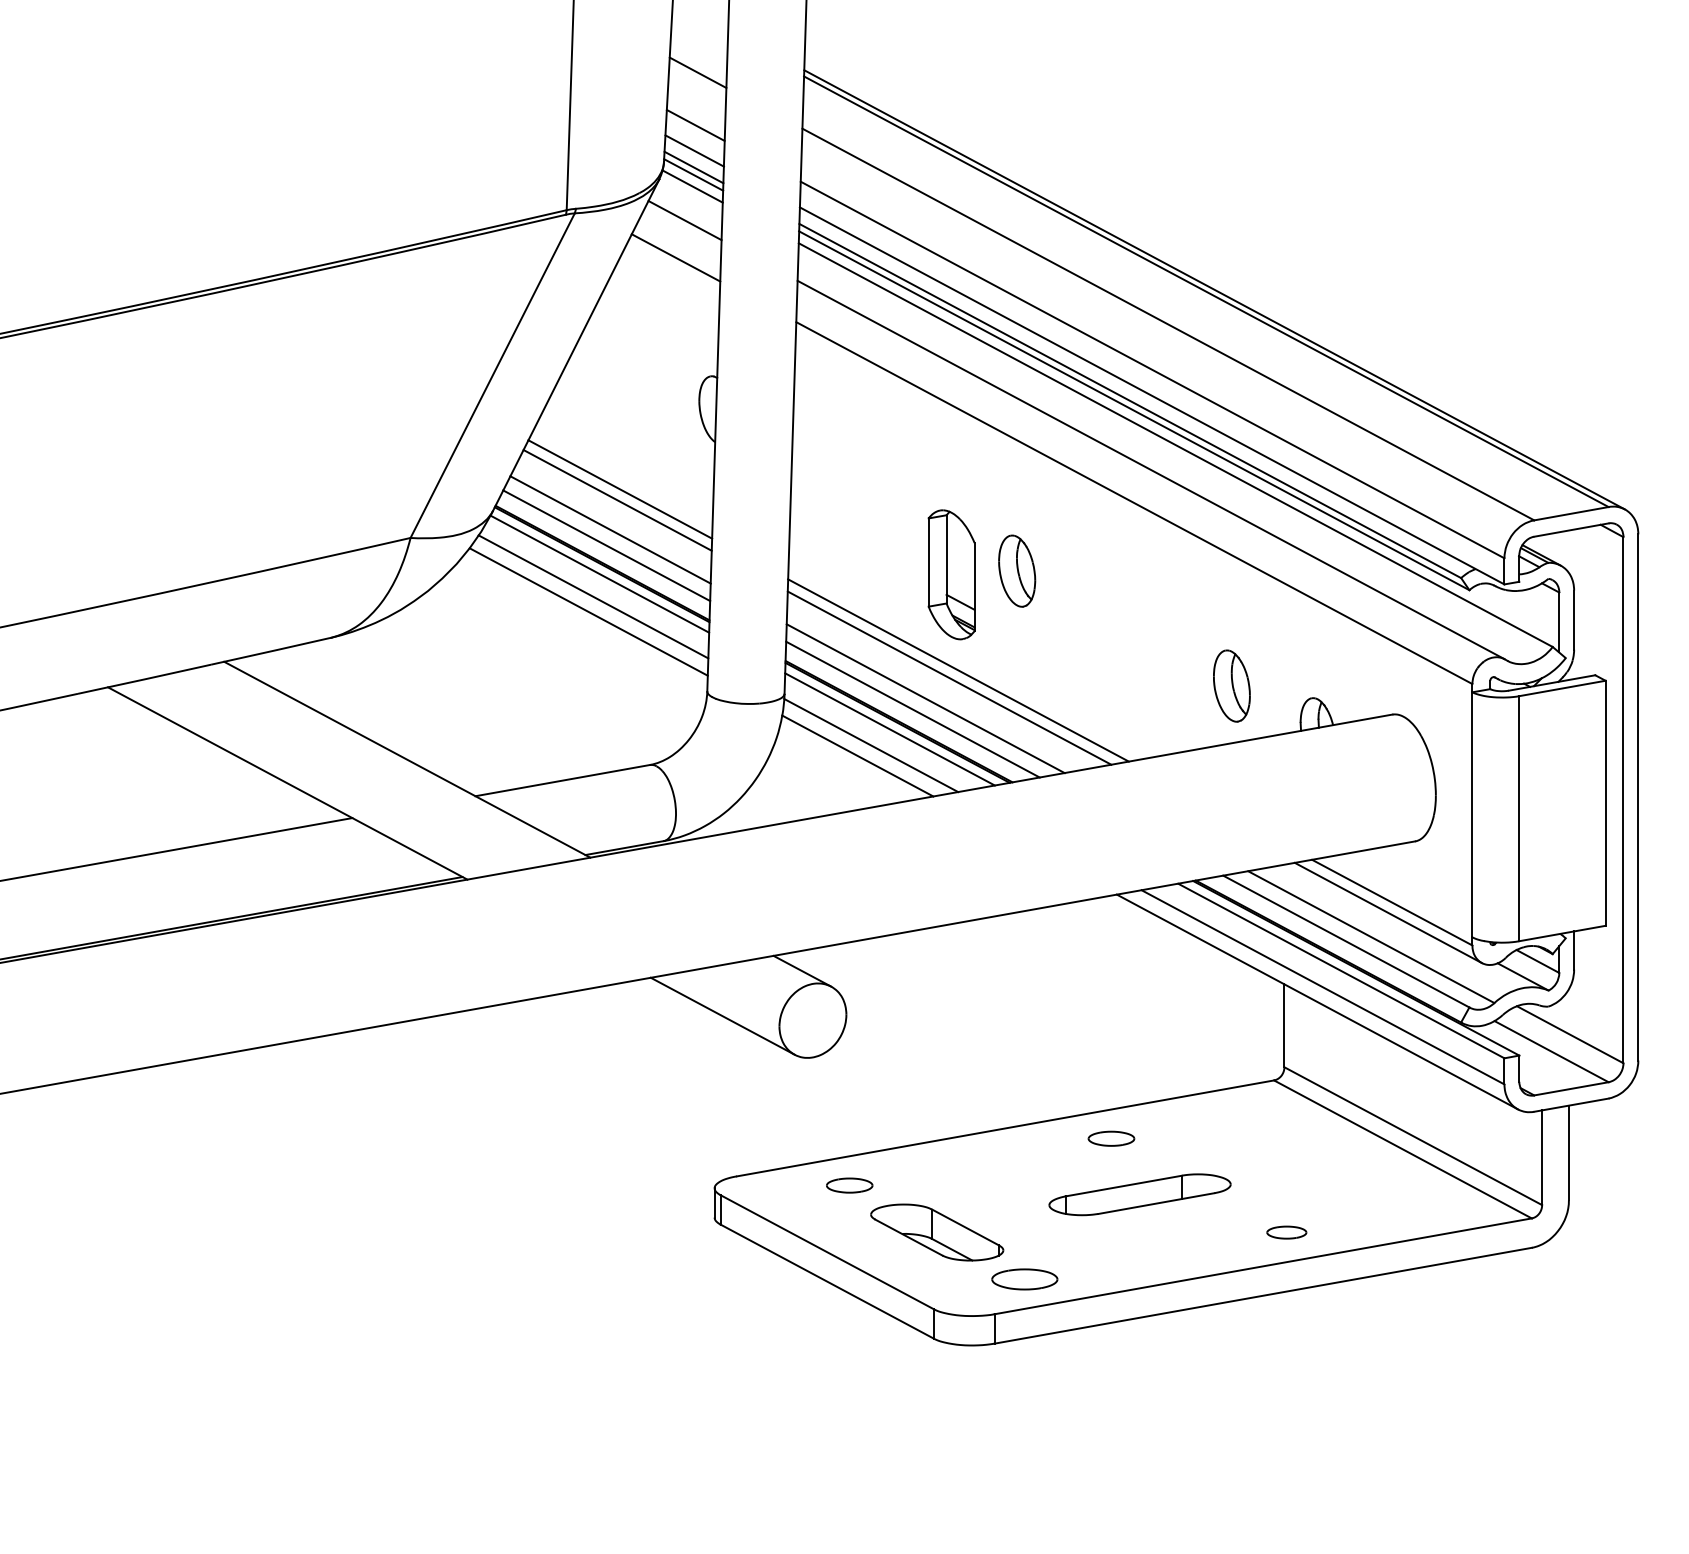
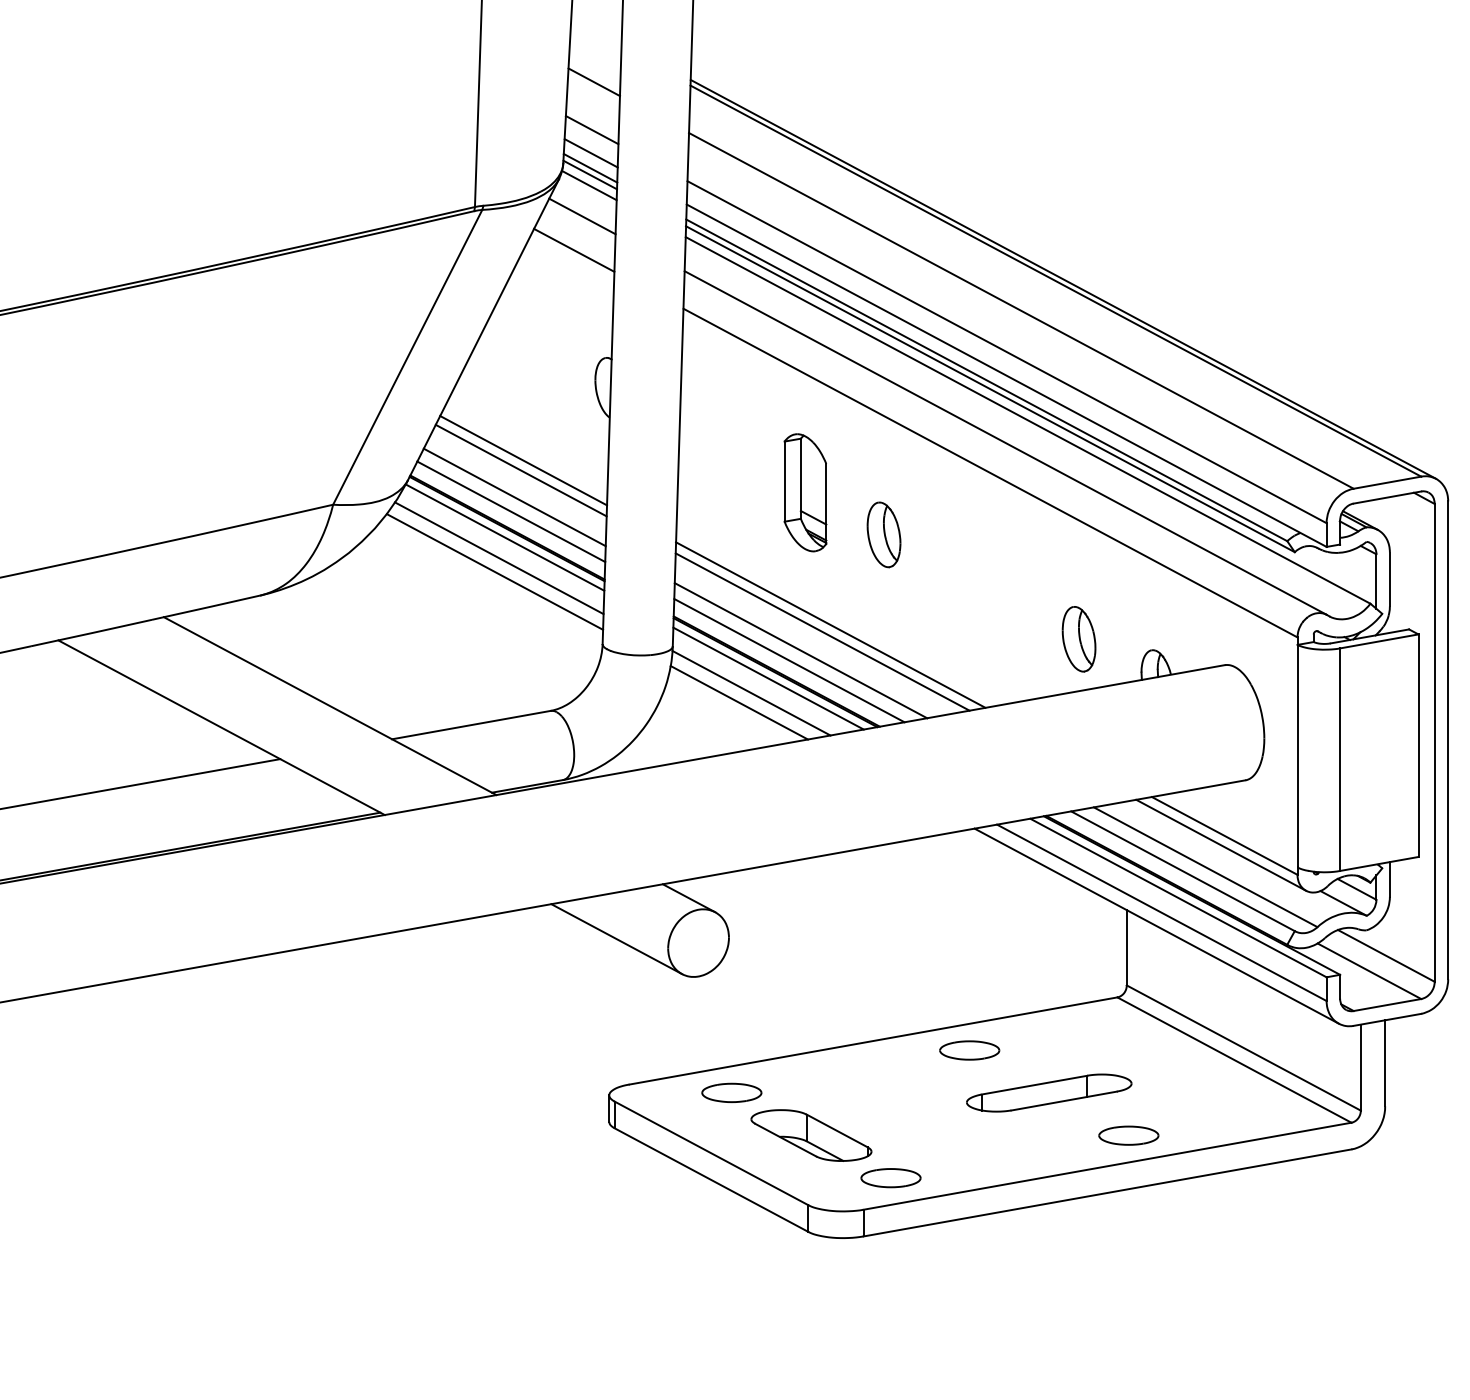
part: (951, 574) -> (805, 492), moved
part: (1111, 1138) -> (969, 1050), size x1.43
part: (849, 1185) -> (731, 1092), size x1.43
part: (1139, 1194) -> (1048, 1092), moved
part: (1286, 1232) -> (1128, 1135), size x1.67

